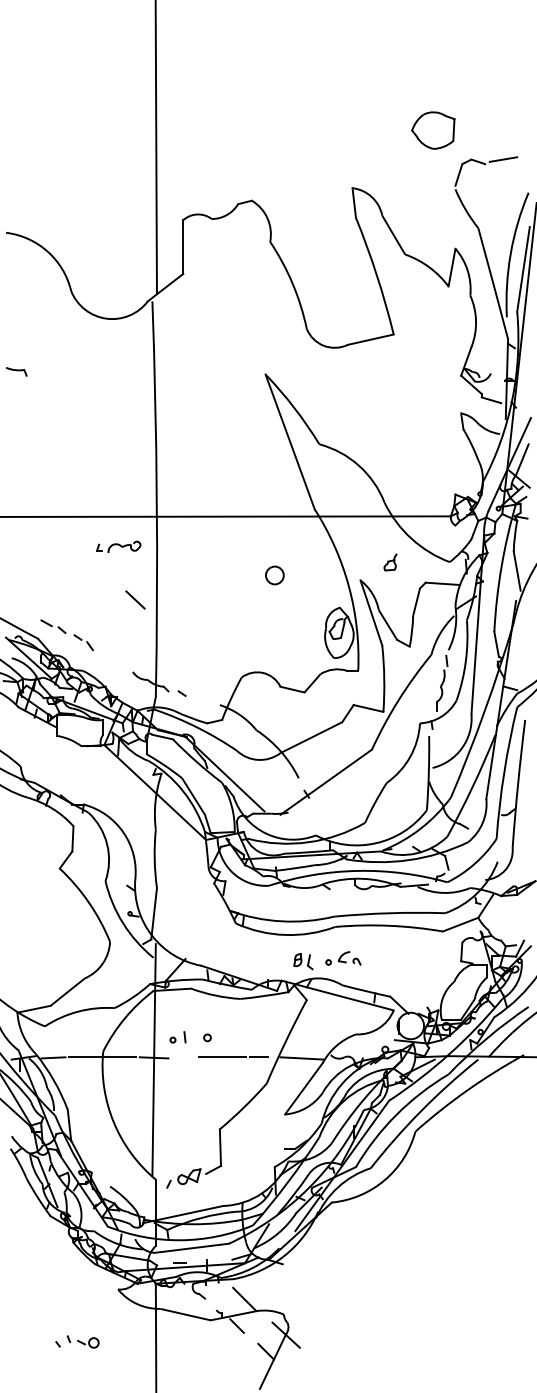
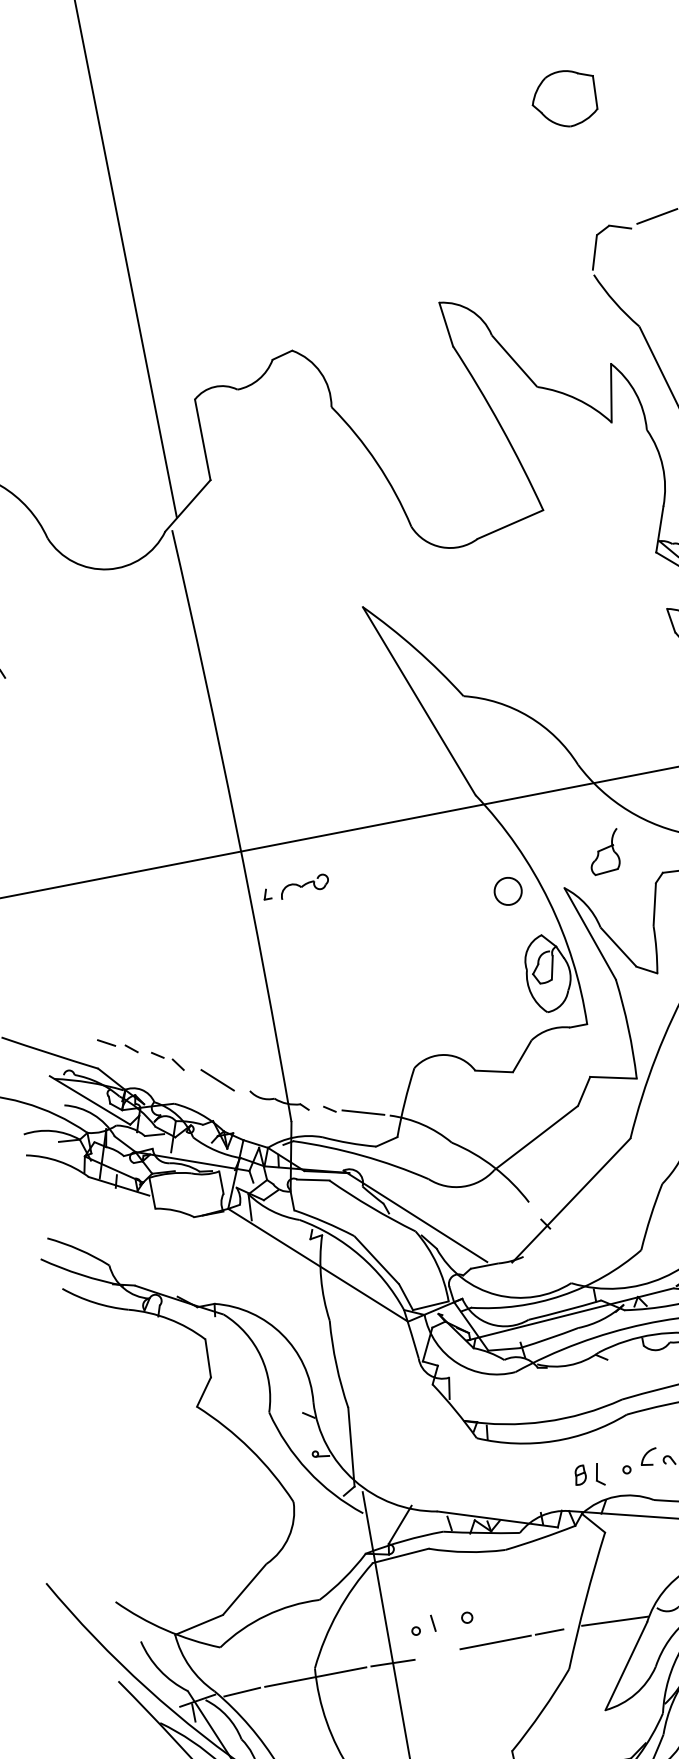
part: (433, 130) -> (564, 98), moved
part: (118, 546) -> (295, 887), moved
part: (390, 562) -> (604, 852), size x1.67
circle: (274, 575) -> (507, 891), moved
line: (135, 599) -> (217, 1079), moved
line: (203, 699) -> (363, 1111), added

